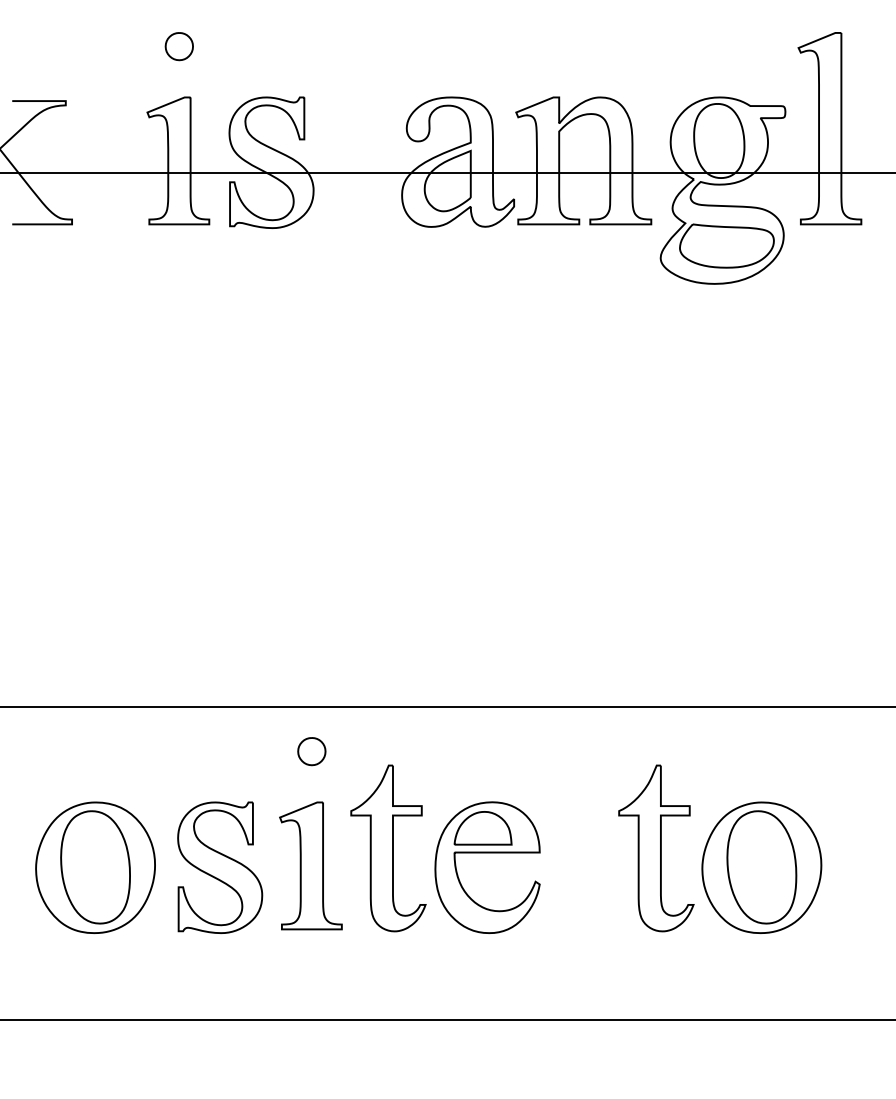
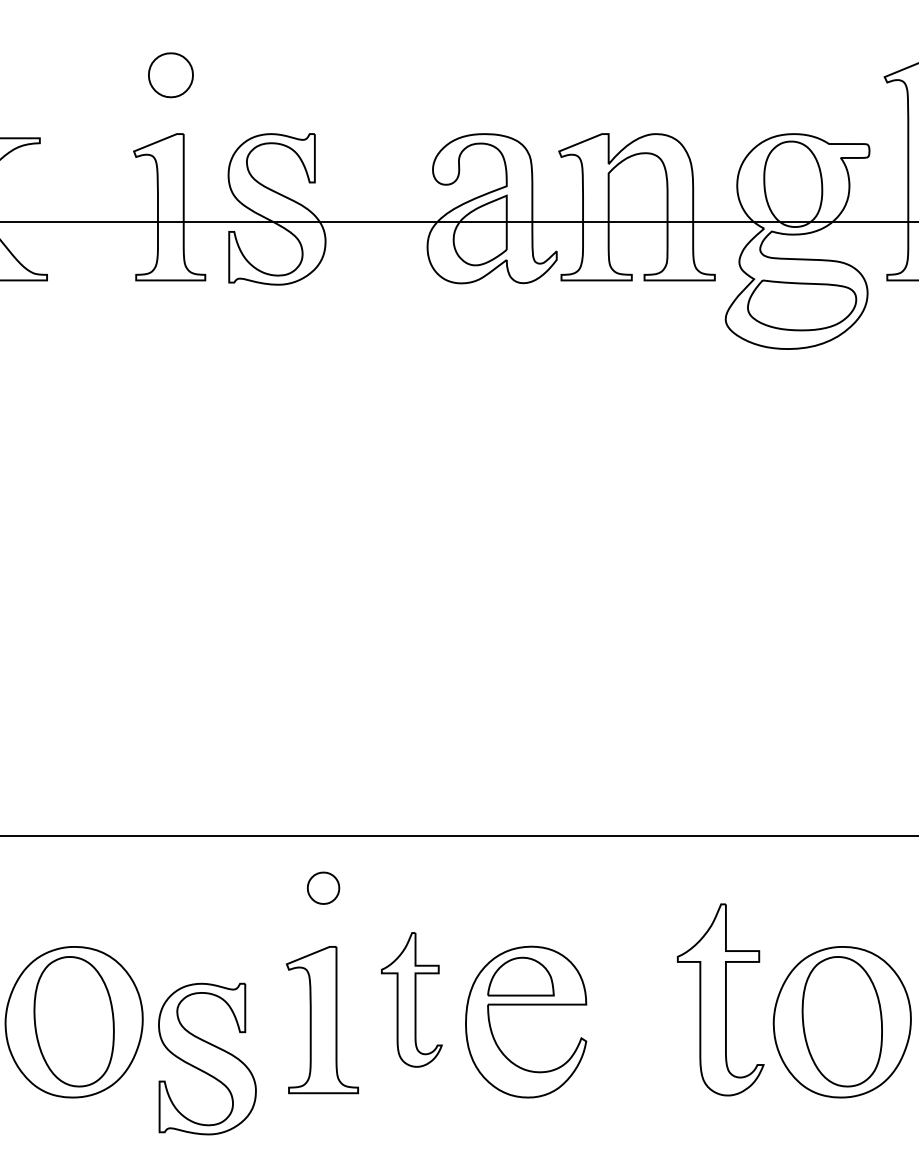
part: (178, 46) -> (169, 75), size x1.4
part: (388, 848) -> (411, 999), size x0.7
part: (220, 867) -> (207, 1058), moved

